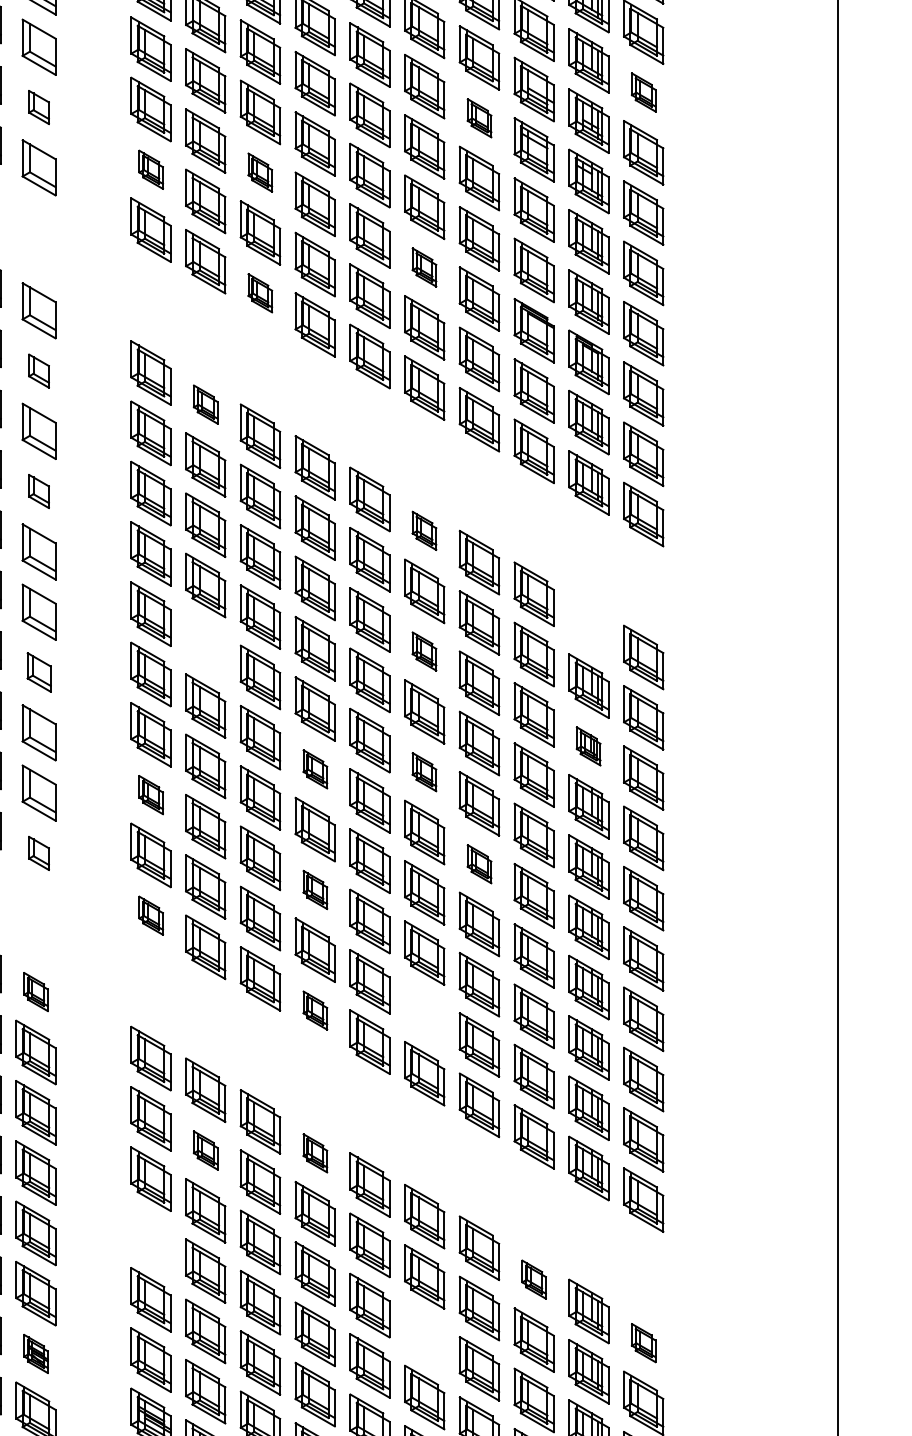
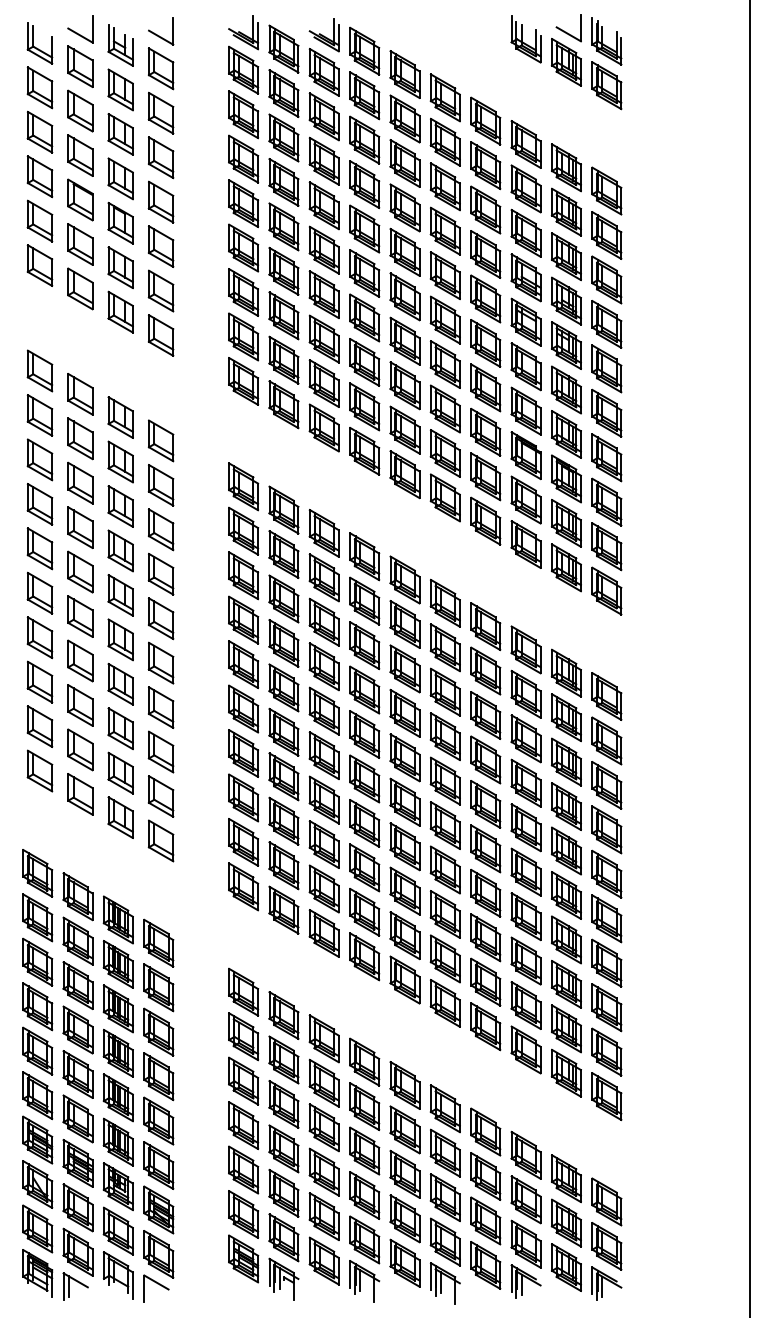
part: (643, 91) -> (606, 279), size x1.67
part: (38, 106) -> (160, 290), size x1.67
part: (479, 117) -> (485, 298), size x1.67
part: (150, 169) -> (243, 336), size x1.67
part: (259, 171) -> (323, 338), size x1.67
part: (423, 266) -> (444, 408), size x1.67
part: (259, 292) -> (323, 427), size x1.67
part: (38, 371) -> (160, 485), size x1.67
part: (205, 403) -> (283, 509), size x1.67
part: (38, 490) -> (160, 573), size x1.67
part: (423, 529) -> (444, 602), size x1.67
part: (587, 624) -> (565, 672), added
part: (205, 645) -> (283, 687), added
part: (423, 650) -> (444, 691), size x1.67
part: (39, 672) -> (161, 707), size x1.43
part: (587, 745) -> (565, 761), size x1.67
part: (314, 768) -> (364, 778), size x1.67
part: (423, 771) -> (444, 780), size x1.67
part: (150, 794) -> (243, 797), size x1.67
part: (38, 852) -> (160, 840), size x1.67
part: (479, 863) -> (485, 848), size x1.67
part: (314, 889) -> (364, 867), size x1.67
part: (150, 915) -> (243, 886), size x1.67
part: (35, 991) -> (158, 942), size x1.67
part: (314, 1010) -> (364, 956), size x1.67
part: (423, 1012) -> (444, 958), added
part: (205, 1149) -> (283, 1059), size x1.67
part: (314, 1152) -> (364, 1061), size x1.67
part: (150, 1239) -> (243, 1125), added
part: (533, 1278) -> (525, 1154), size x1.67
part: (423, 1337) -> (444, 1197), added
part: (643, 1342) -> (606, 1201), size x1.67
part: (35, 1353) -> (158, 1209), size x1.67

